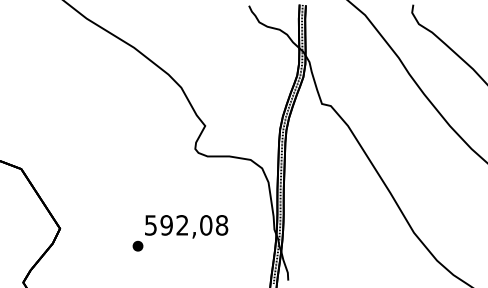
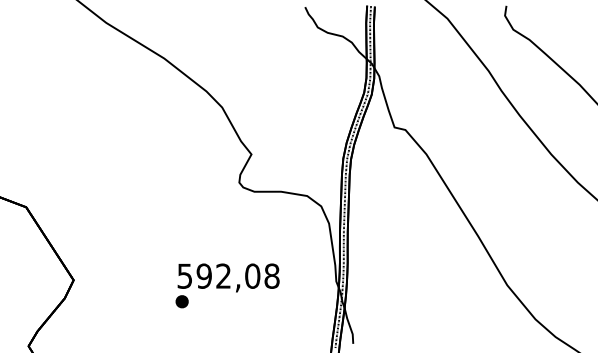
part: (137, 246) -> (181, 301), moved

